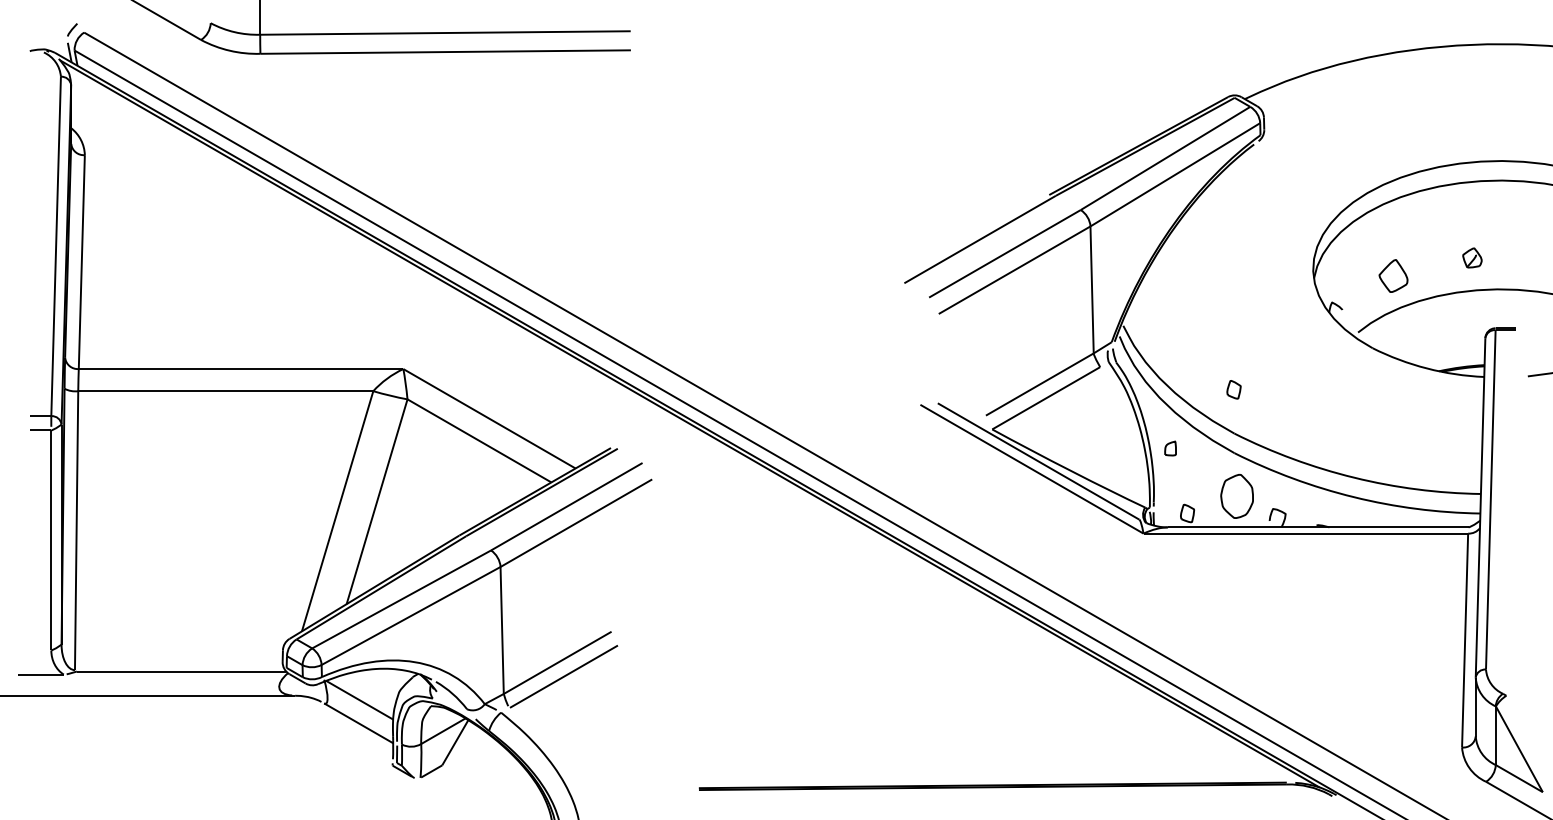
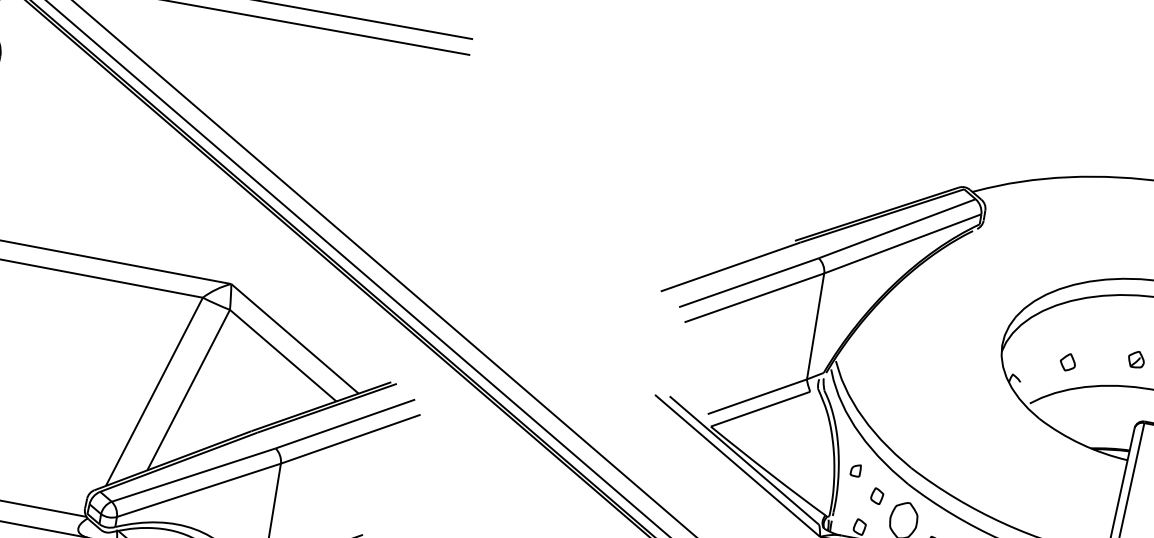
part: (1393, 276) -> (1068, 362), size x0.62
part: (1233, 389) -> (876, 495), moved

